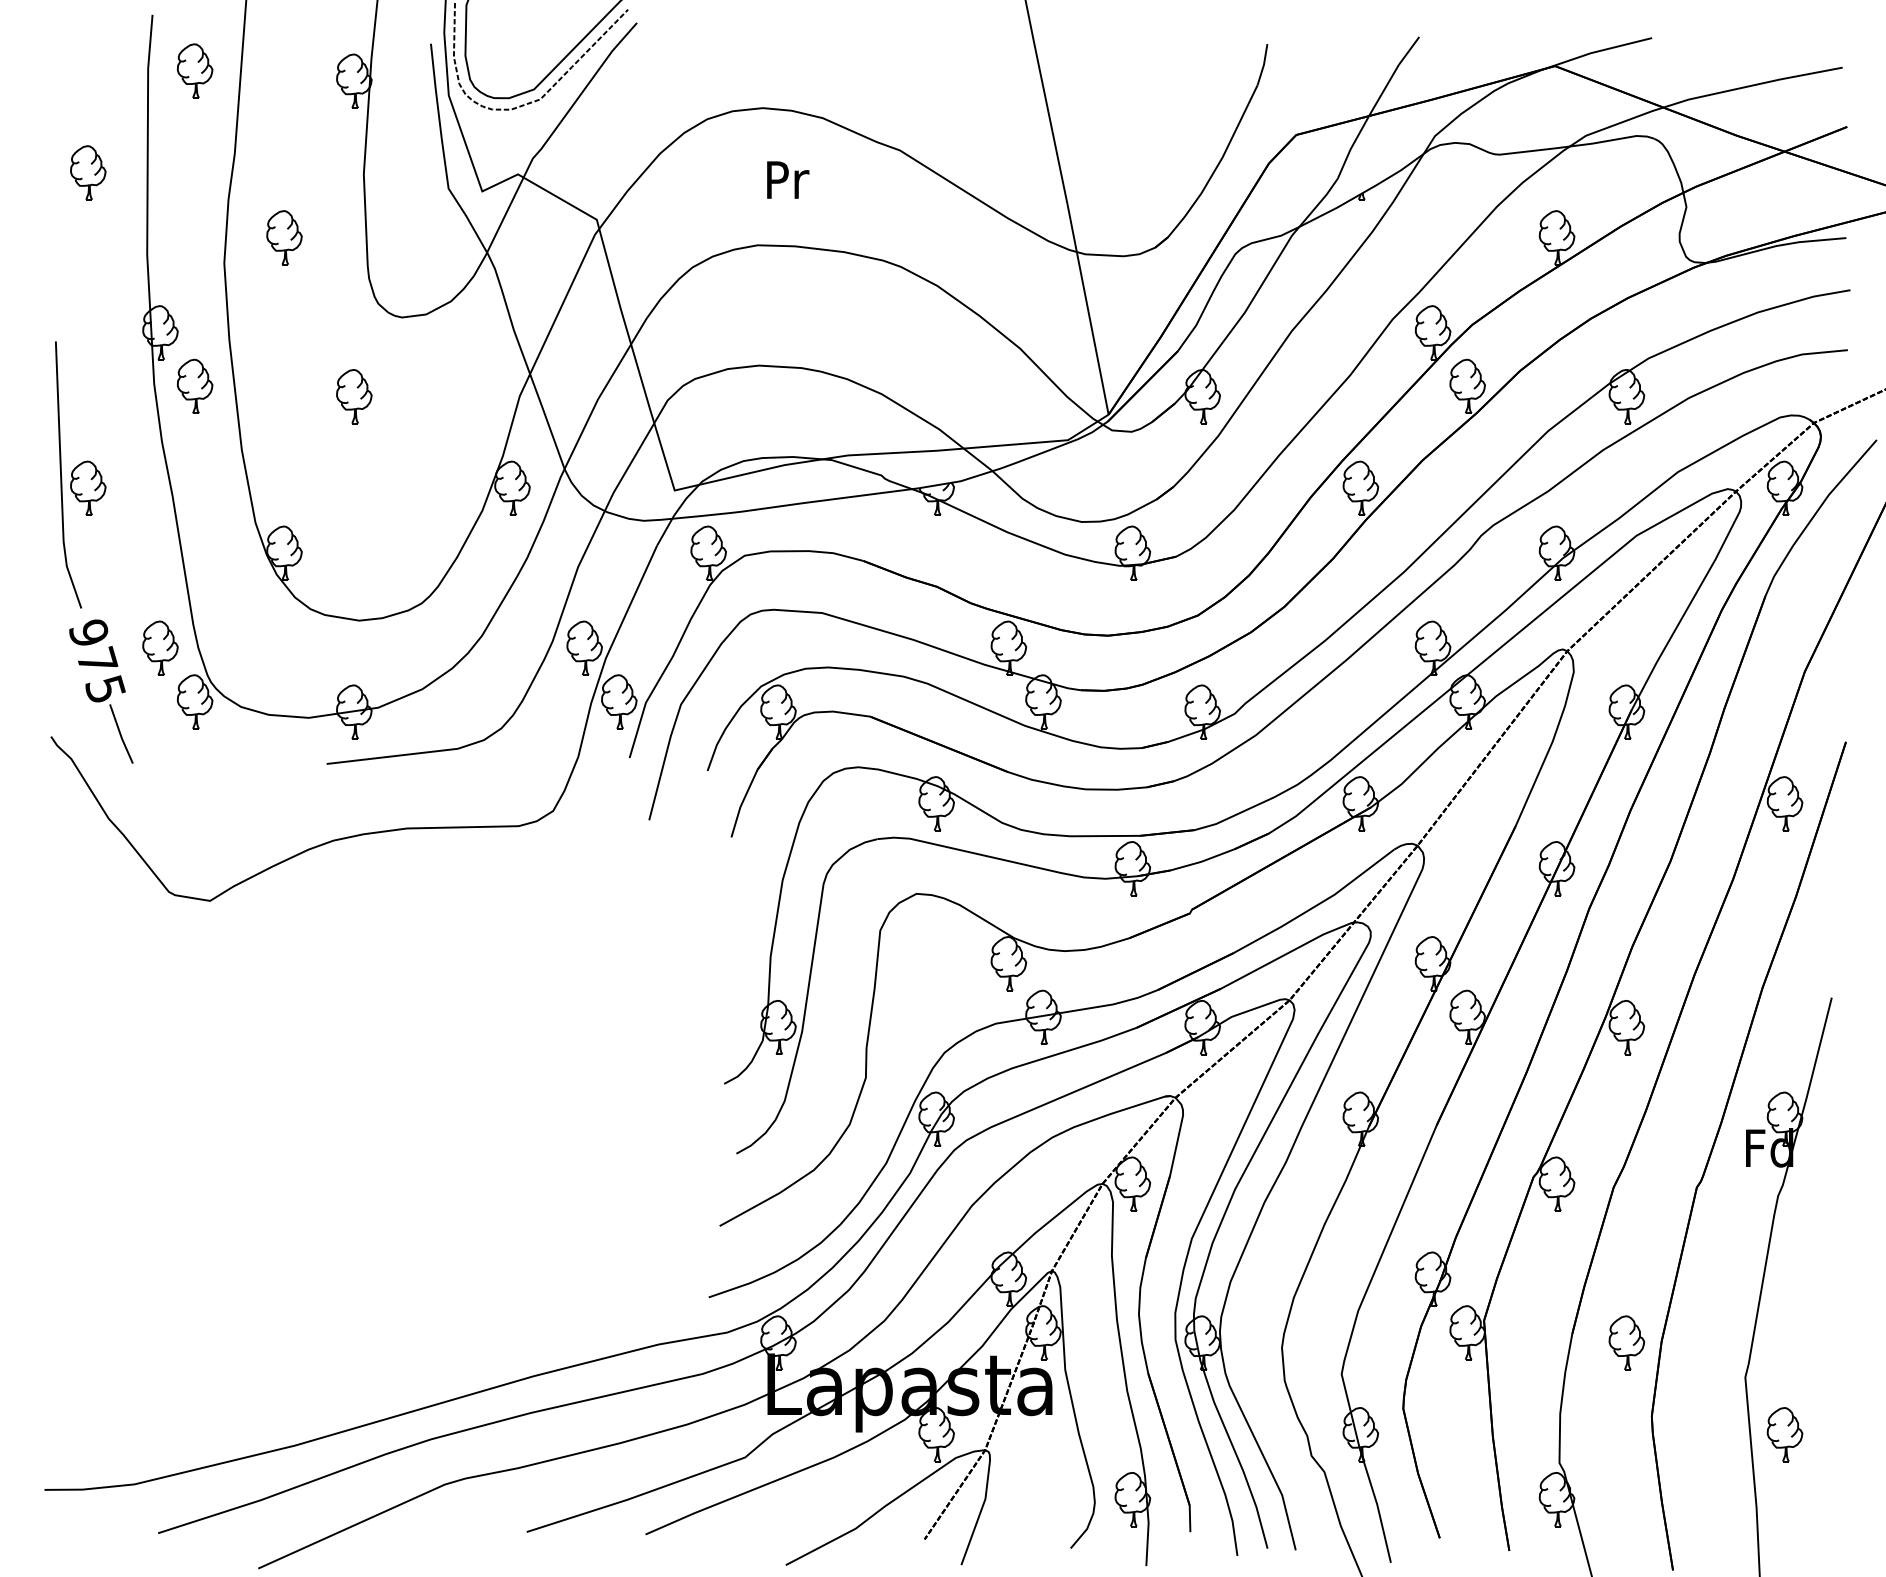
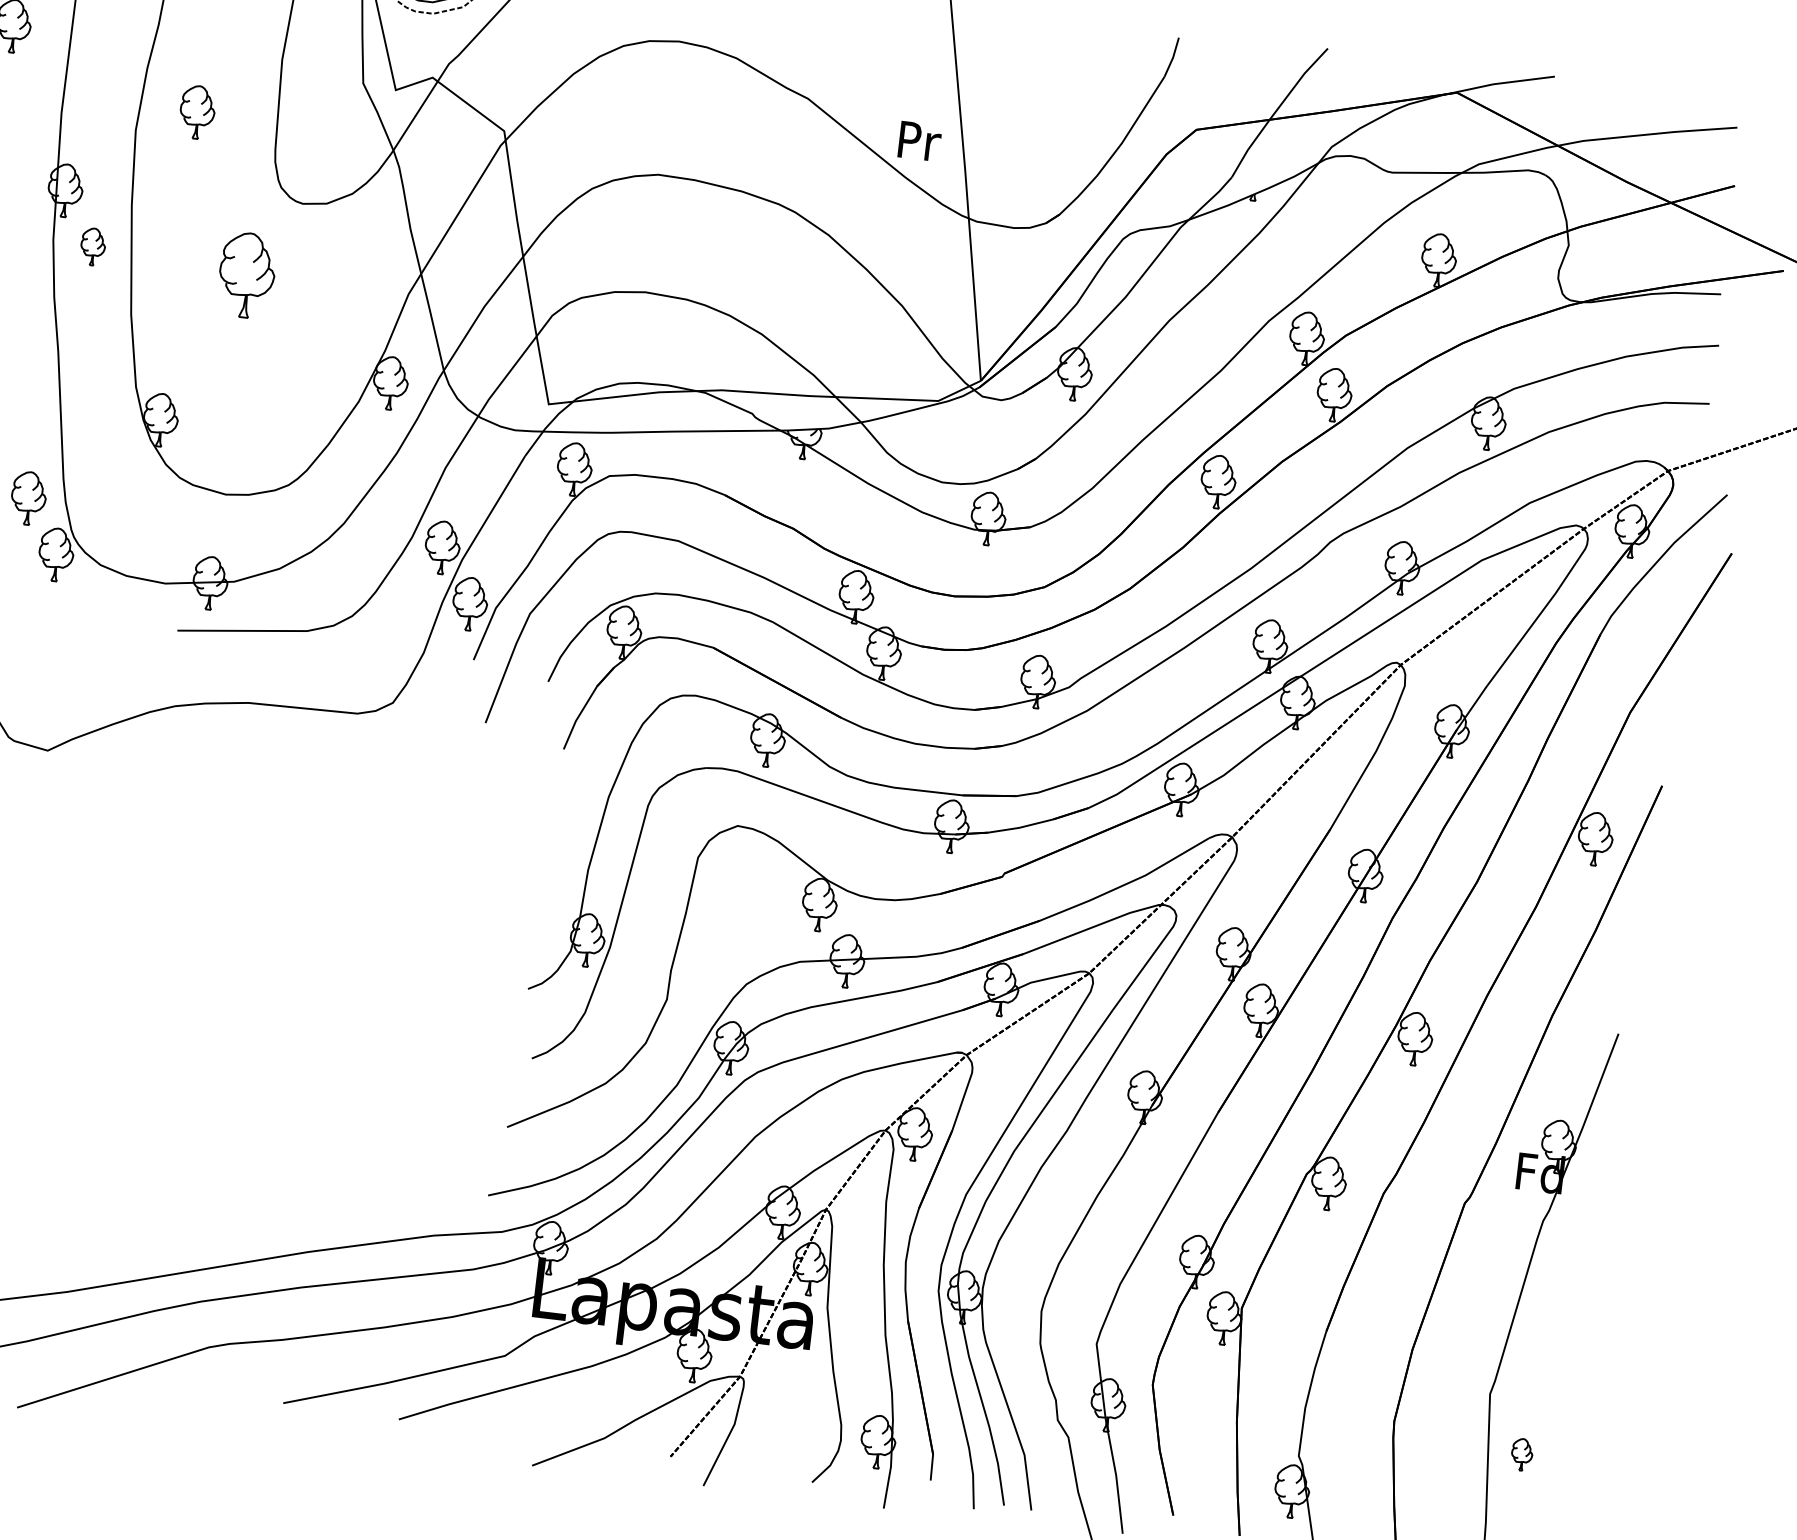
text: (788, 179) -> (920, 140), moved
part: (195, 385) -> (93, 246), size x0.7
part: (354, 396) -> (247, 275), size x1.6
part: (1626, 1342) -> (1378, 1346), removed
part: (1784, 1434) -> (1521, 1454), size x0.6

